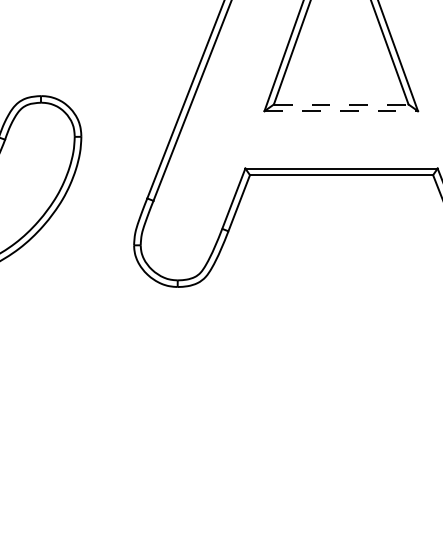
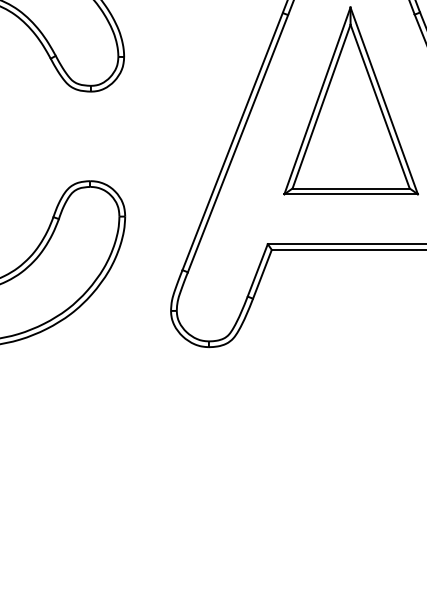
line: (341, 104) -> (351, 188), dashed -> solid
line: (341, 111) -> (351, 194), dashed -> solid

